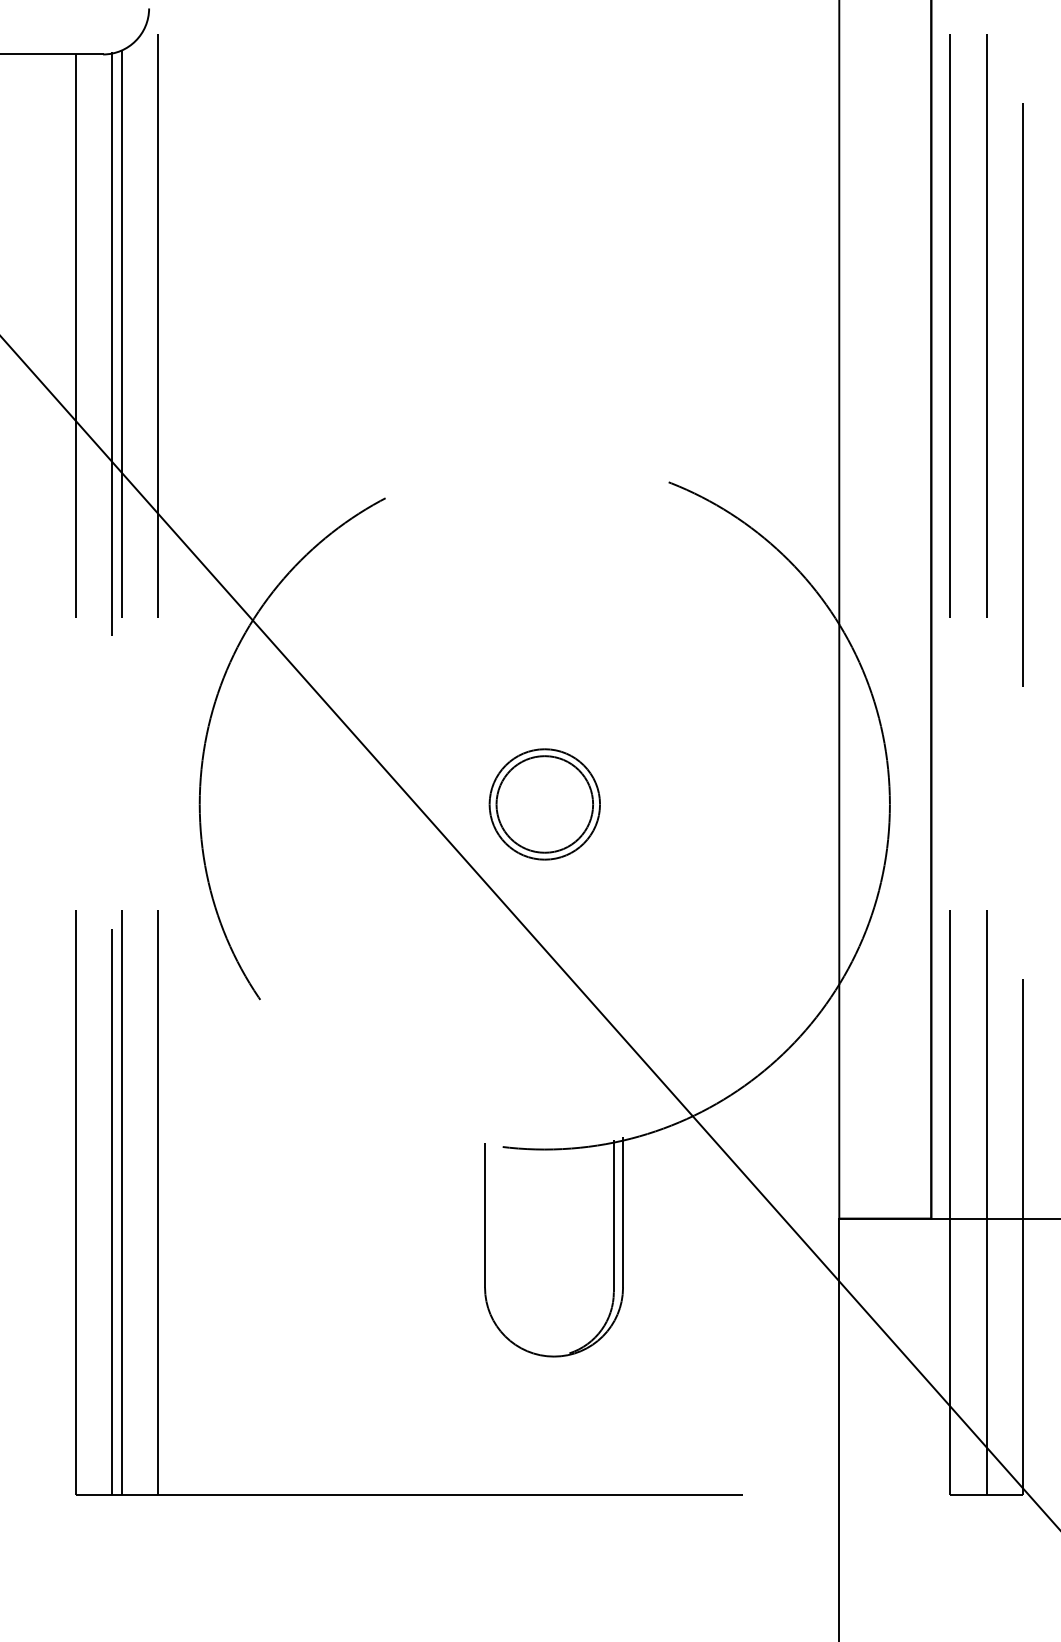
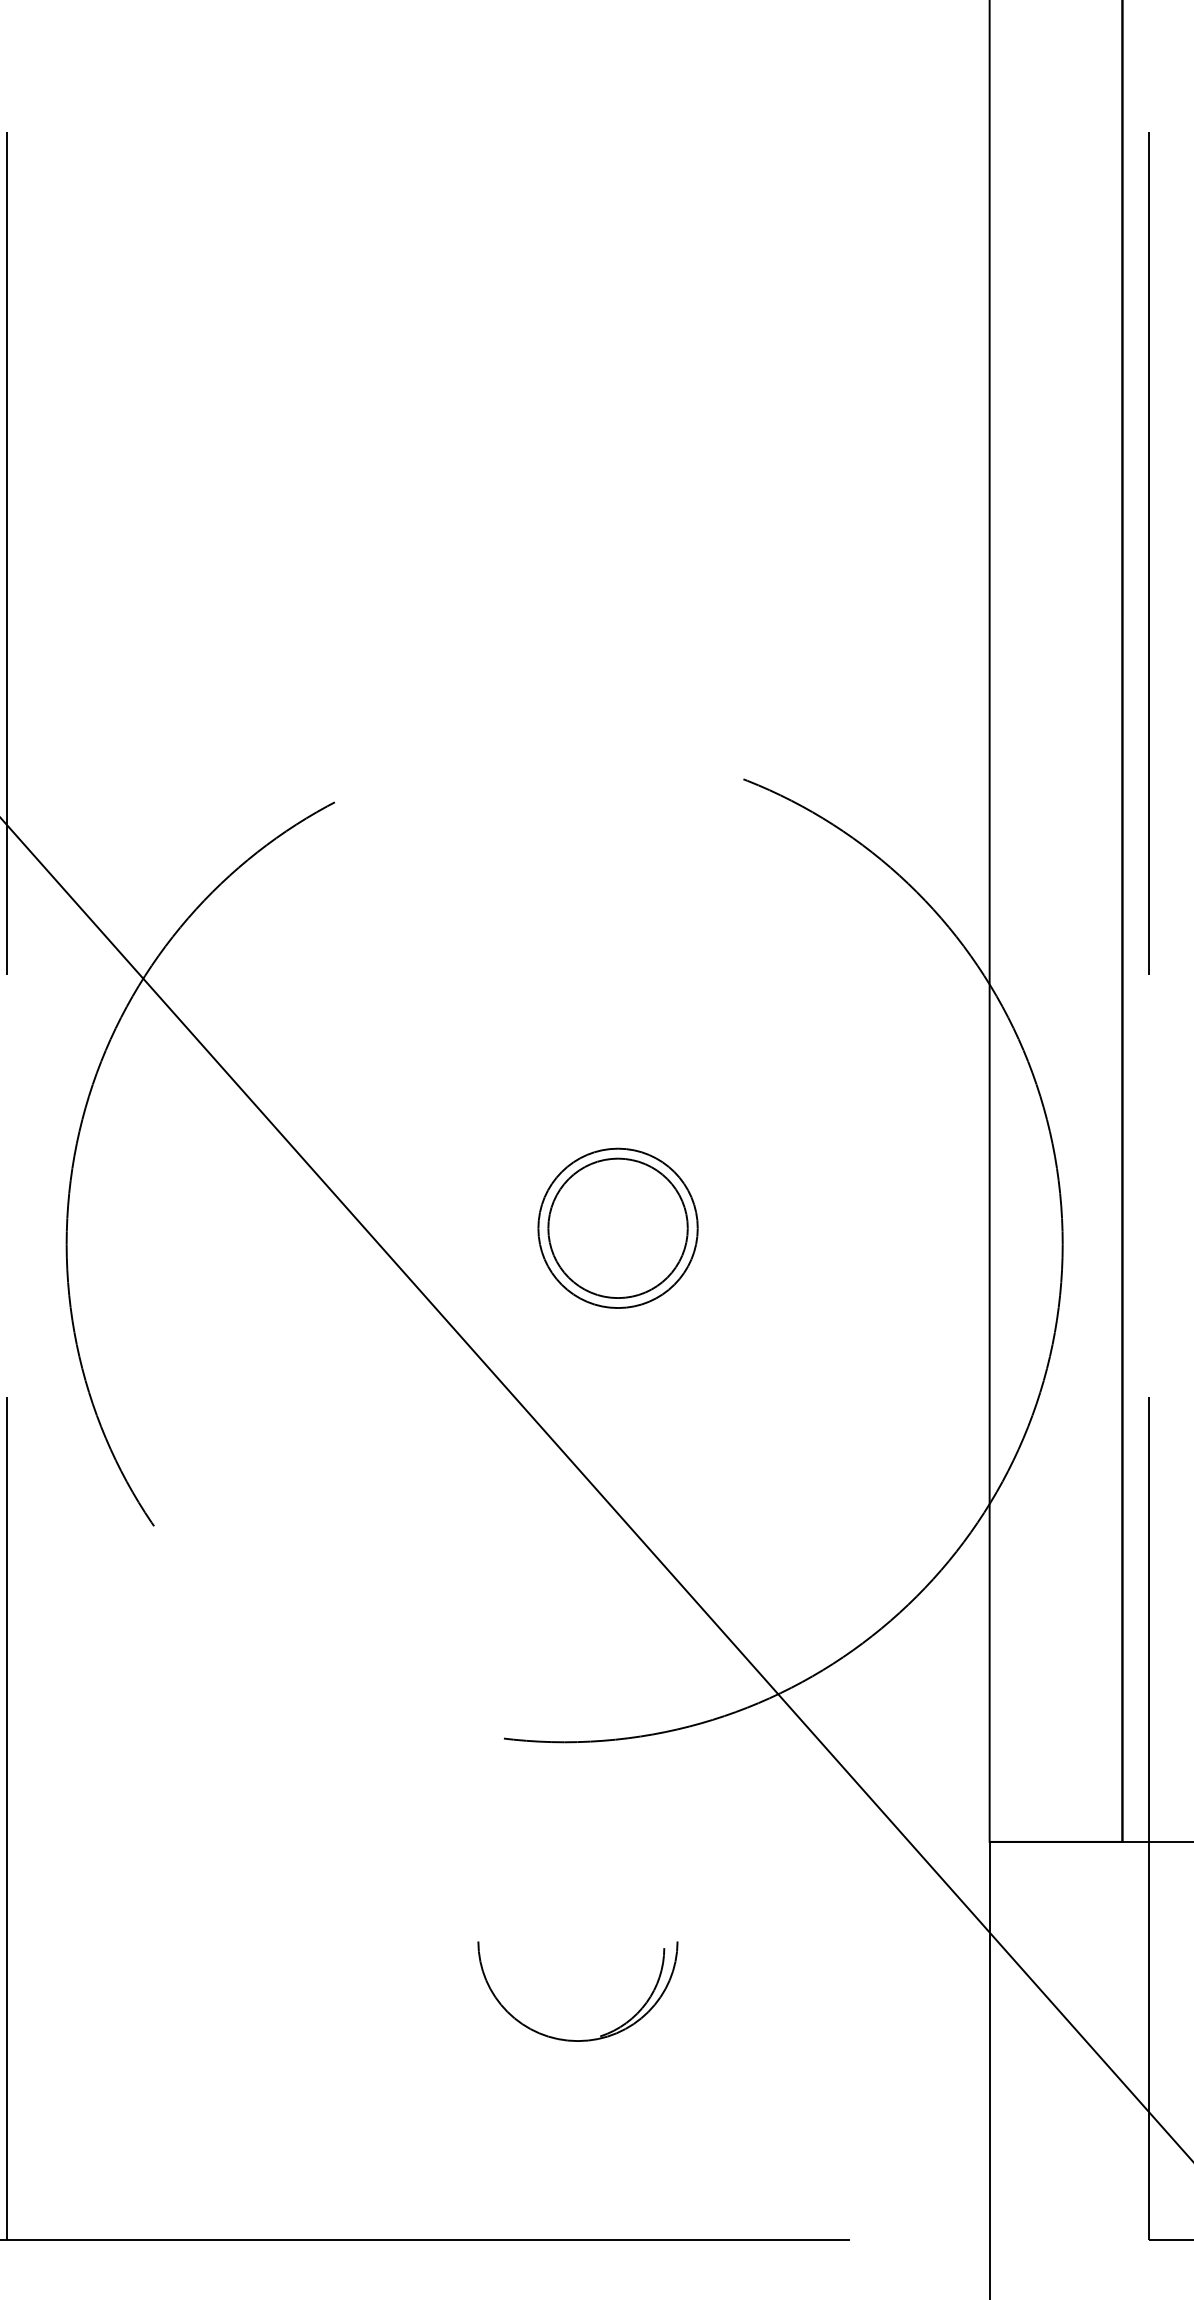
part: (544, 804) -> (617, 1228), moved
line: (623, 1212) -> (678, 1833), removed
line: (485, 1214) -> (479, 1836), removed
line: (613, 1216) -> (663, 1838), removed

